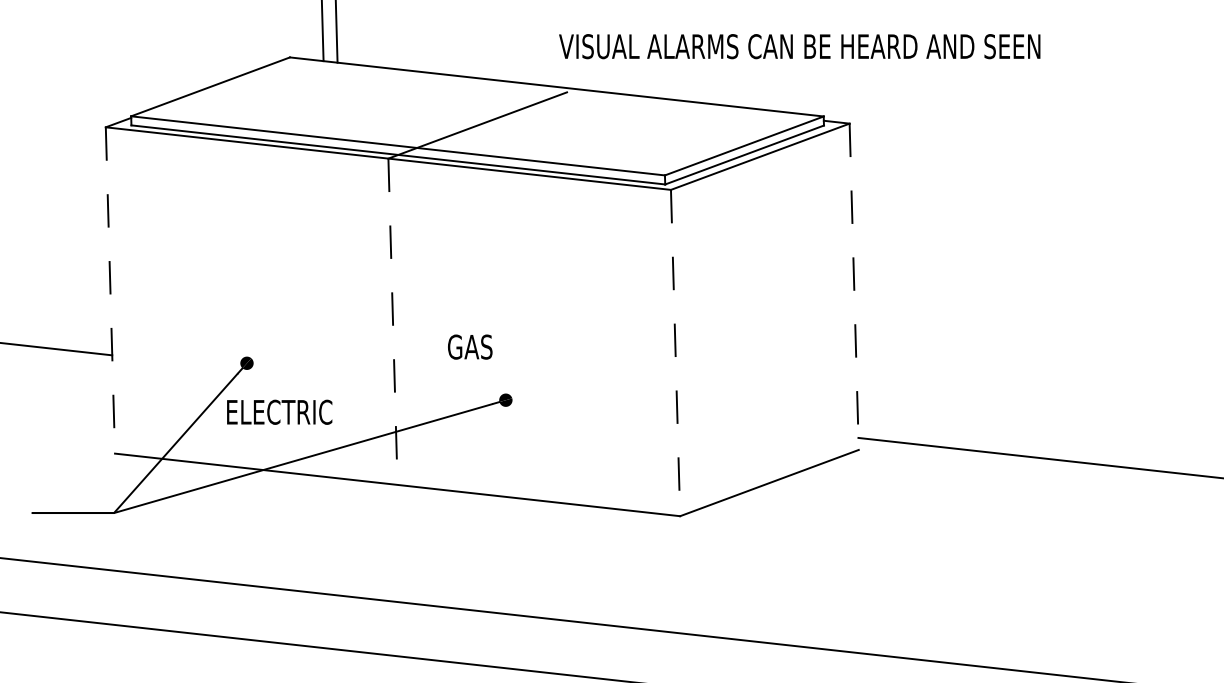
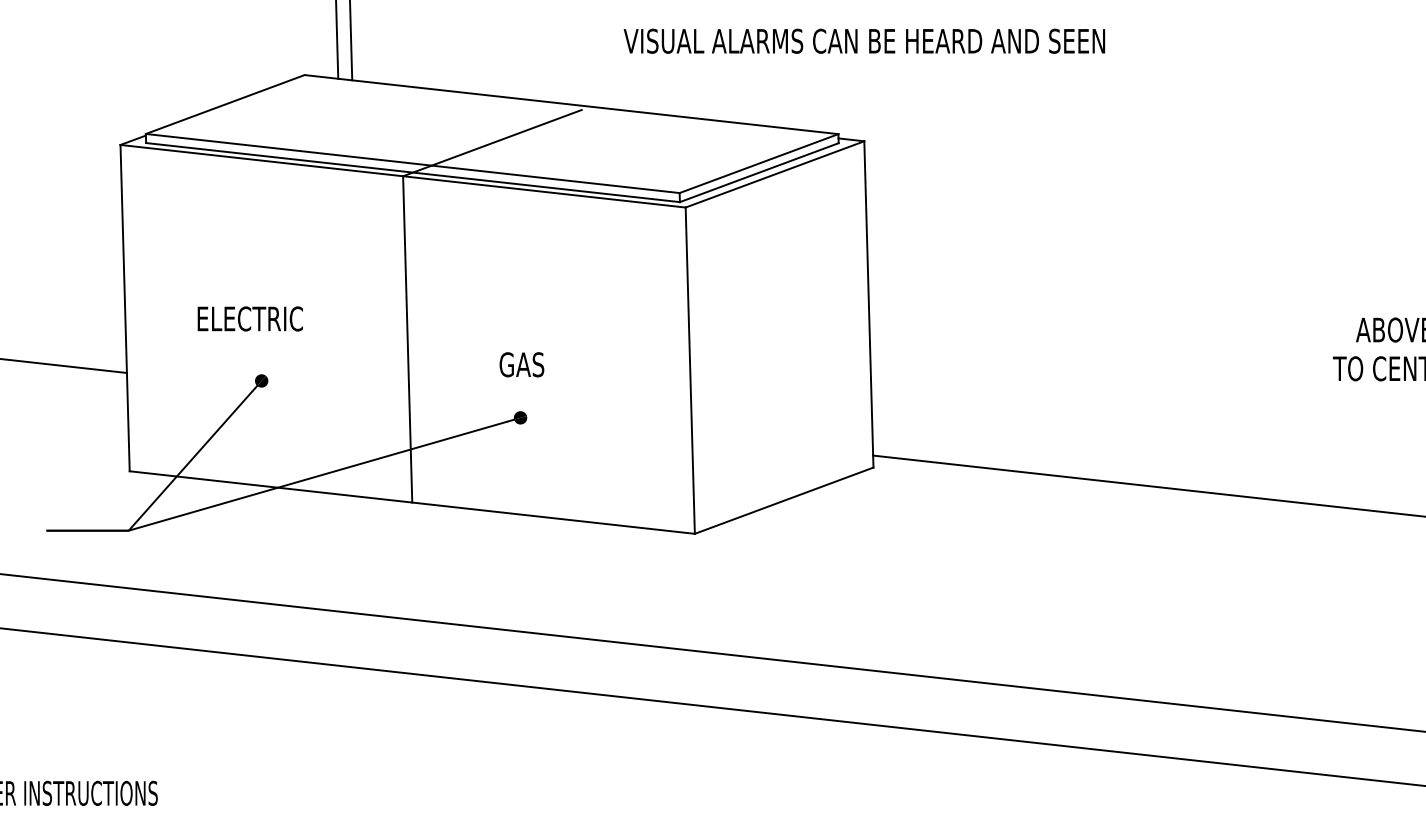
text: (799, 45) -> (864, 40), moved
line: (853, 286) -> (868, 304), dashed -> solid
line: (110, 290) -> (125, 308), dashed -> solid
line: (392, 321) -> (407, 339), dashed -> solid
text: (469, 346) -> (521, 364), moved
line: (675, 353) -> (690, 371), dashed -> solid
text: (278, 411) -> (249, 318), moved

